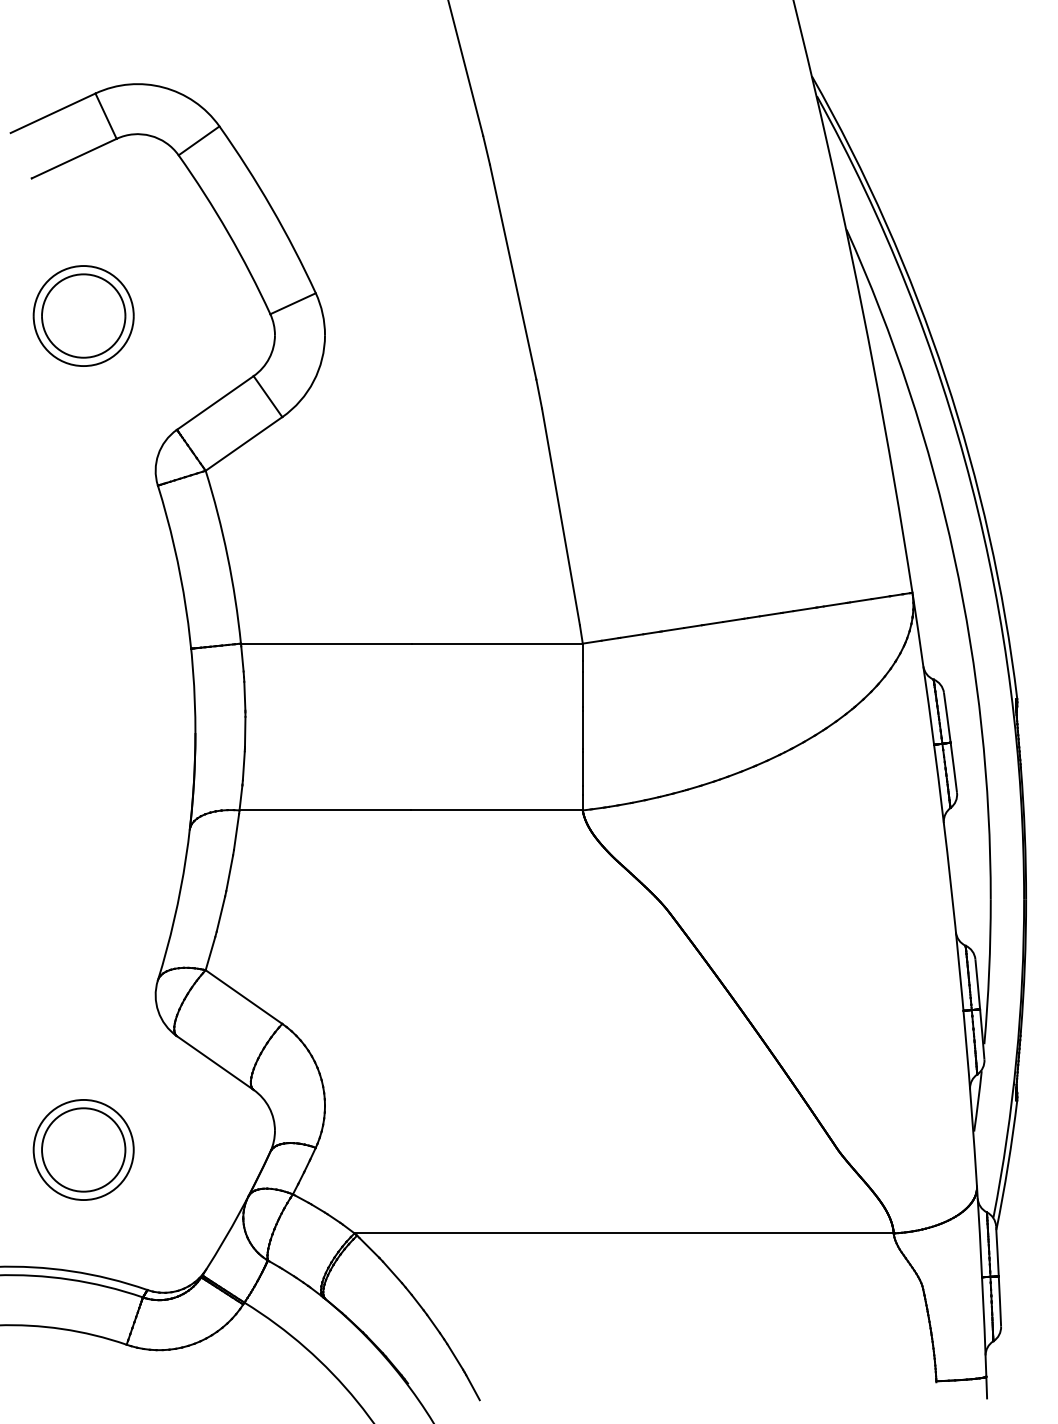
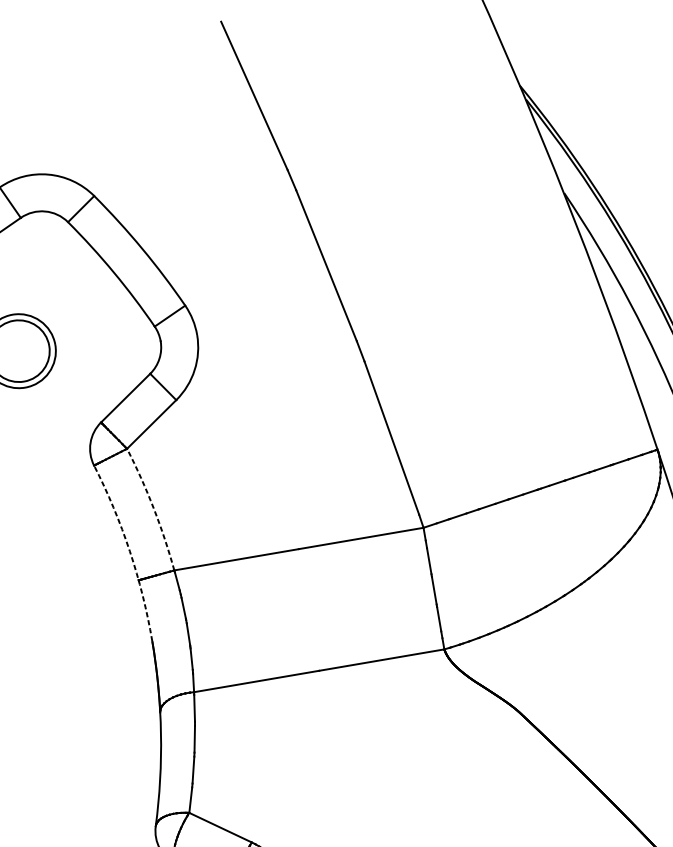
arc: (227, 556) -> (153, 508), solid -> dashed
arc: (186, 607) -> (130, 550), solid -> dashed

